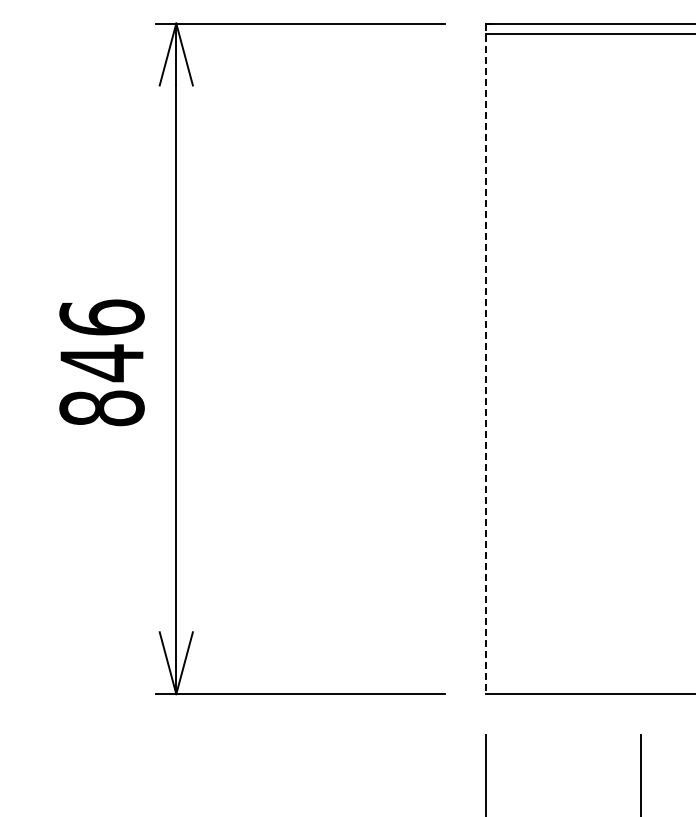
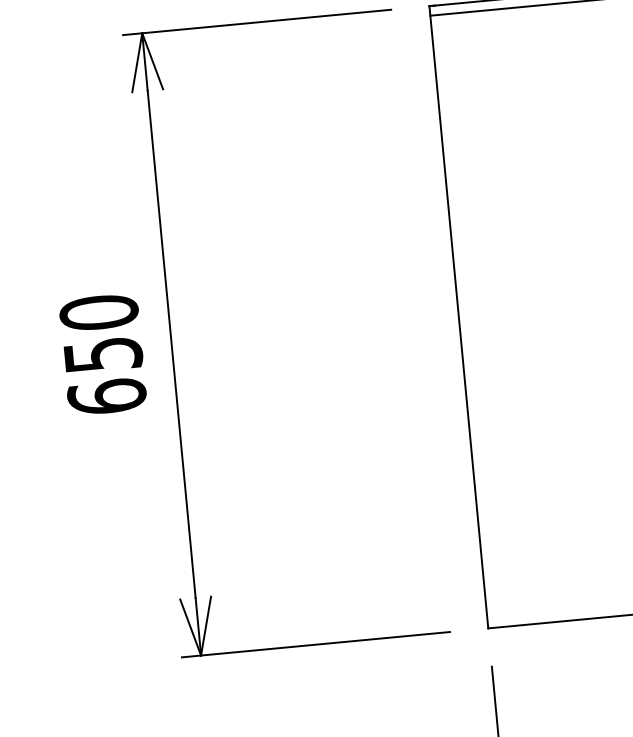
line: (485, 359) -> (458, 317), dashed -> solid
text: (101, 362) -> (102, 354), 846 -> 650

